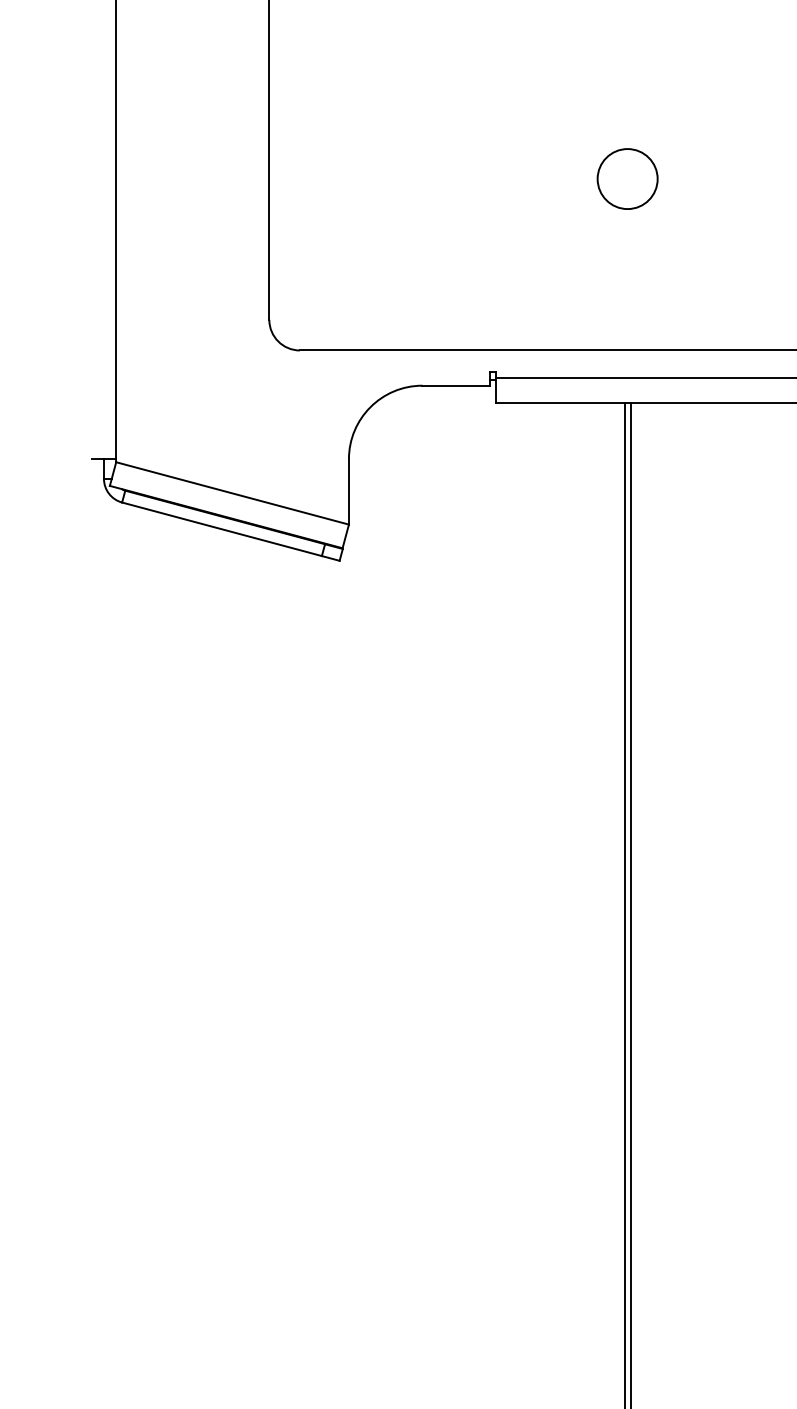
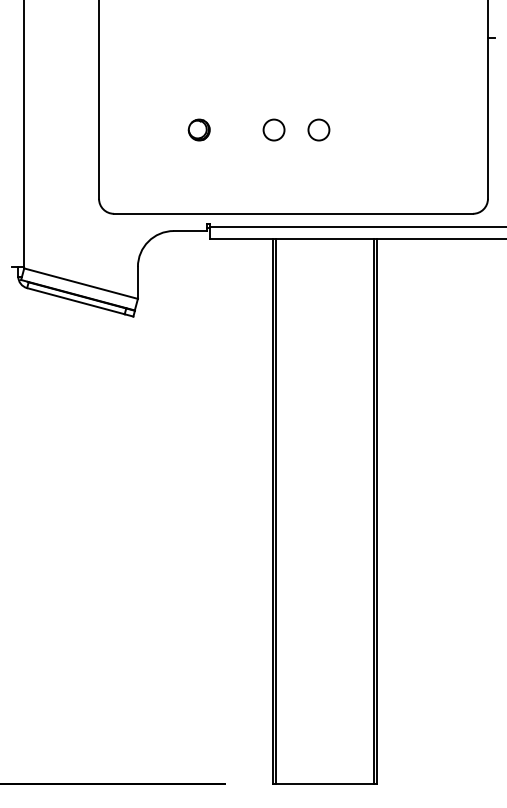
part: (472, 177) -> (198, 129), added
circle: (626, 177) -> (273, 129), size x0.71
circle: (718, 177) -> (318, 129), added

